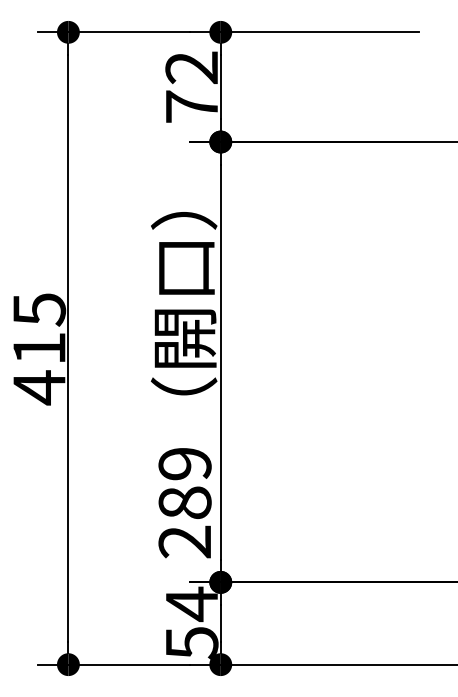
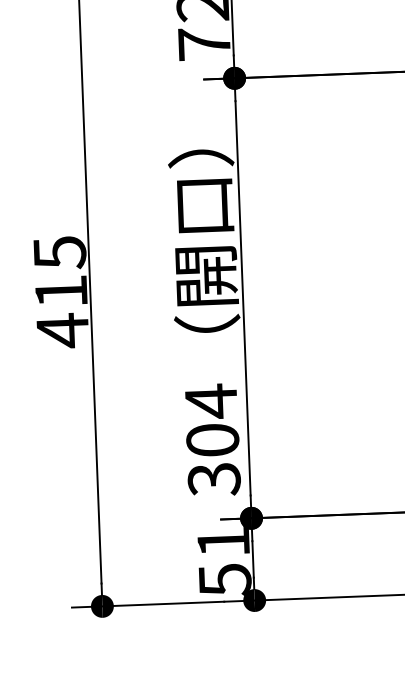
text: (184, 502) -> (212, 439), 289 -> 304
text: (191, 604) -> (223, 541), 54 -> 51

